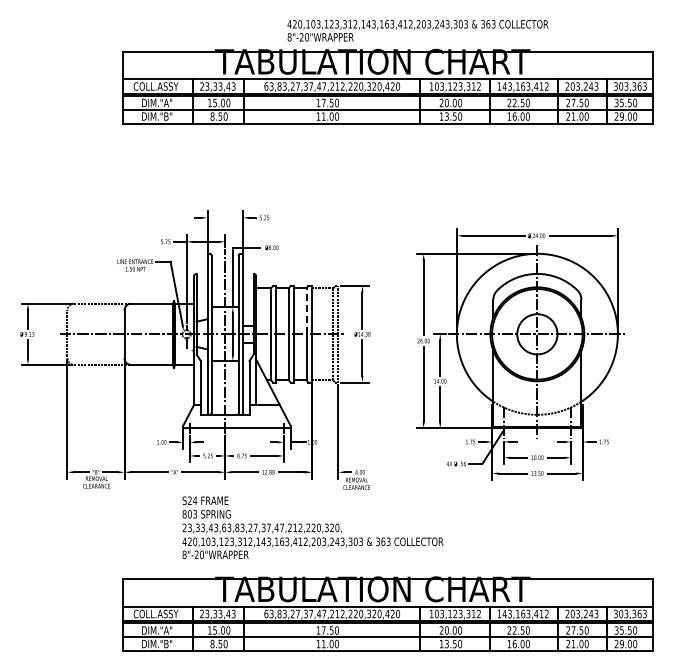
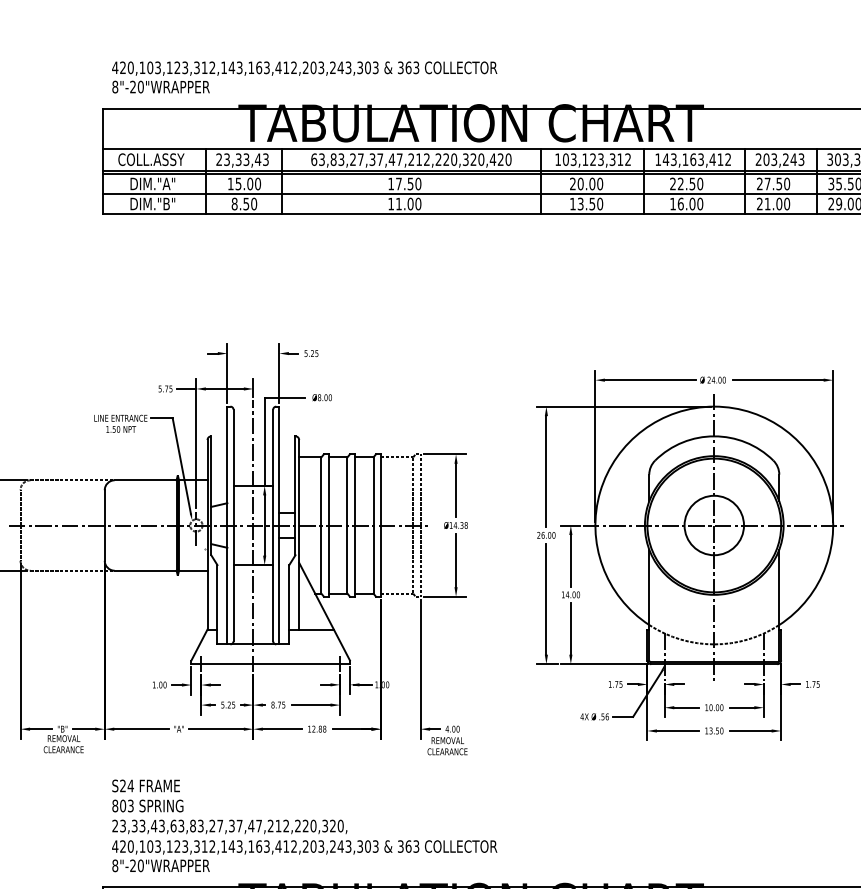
text: (417, 30) -> (304, 76), moved
line: (306, 310) -> (373, 490), dashed -> solid
text: (312, 527) -> (304, 825), moved

